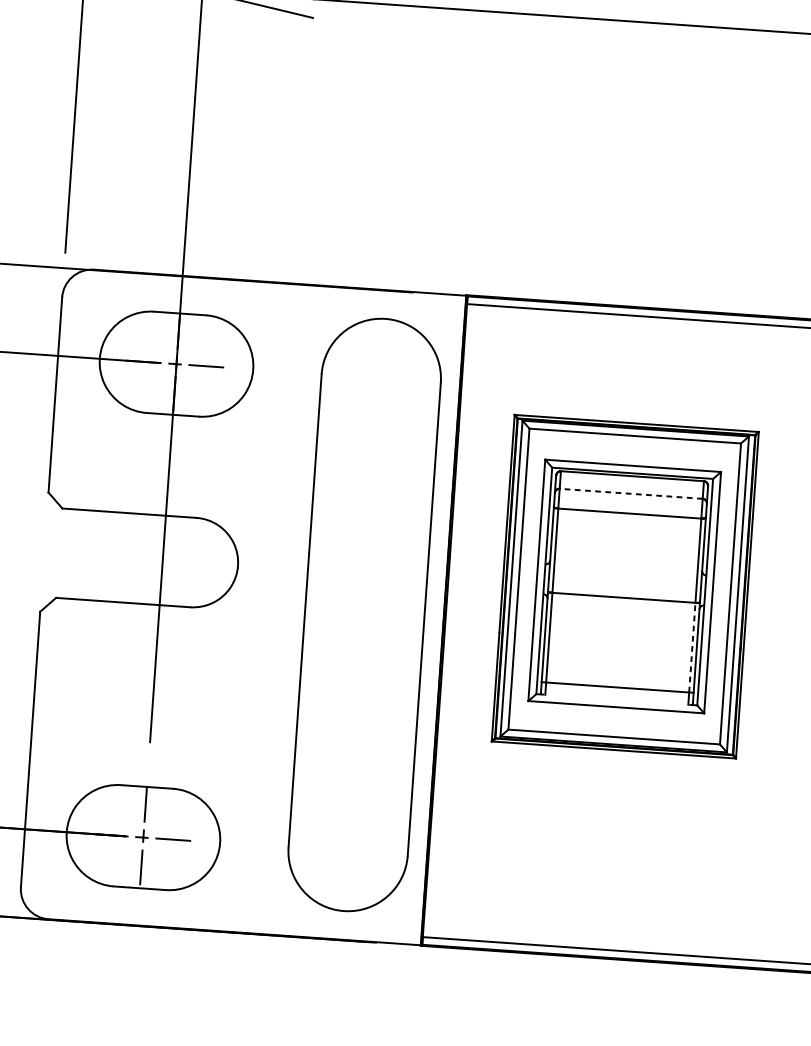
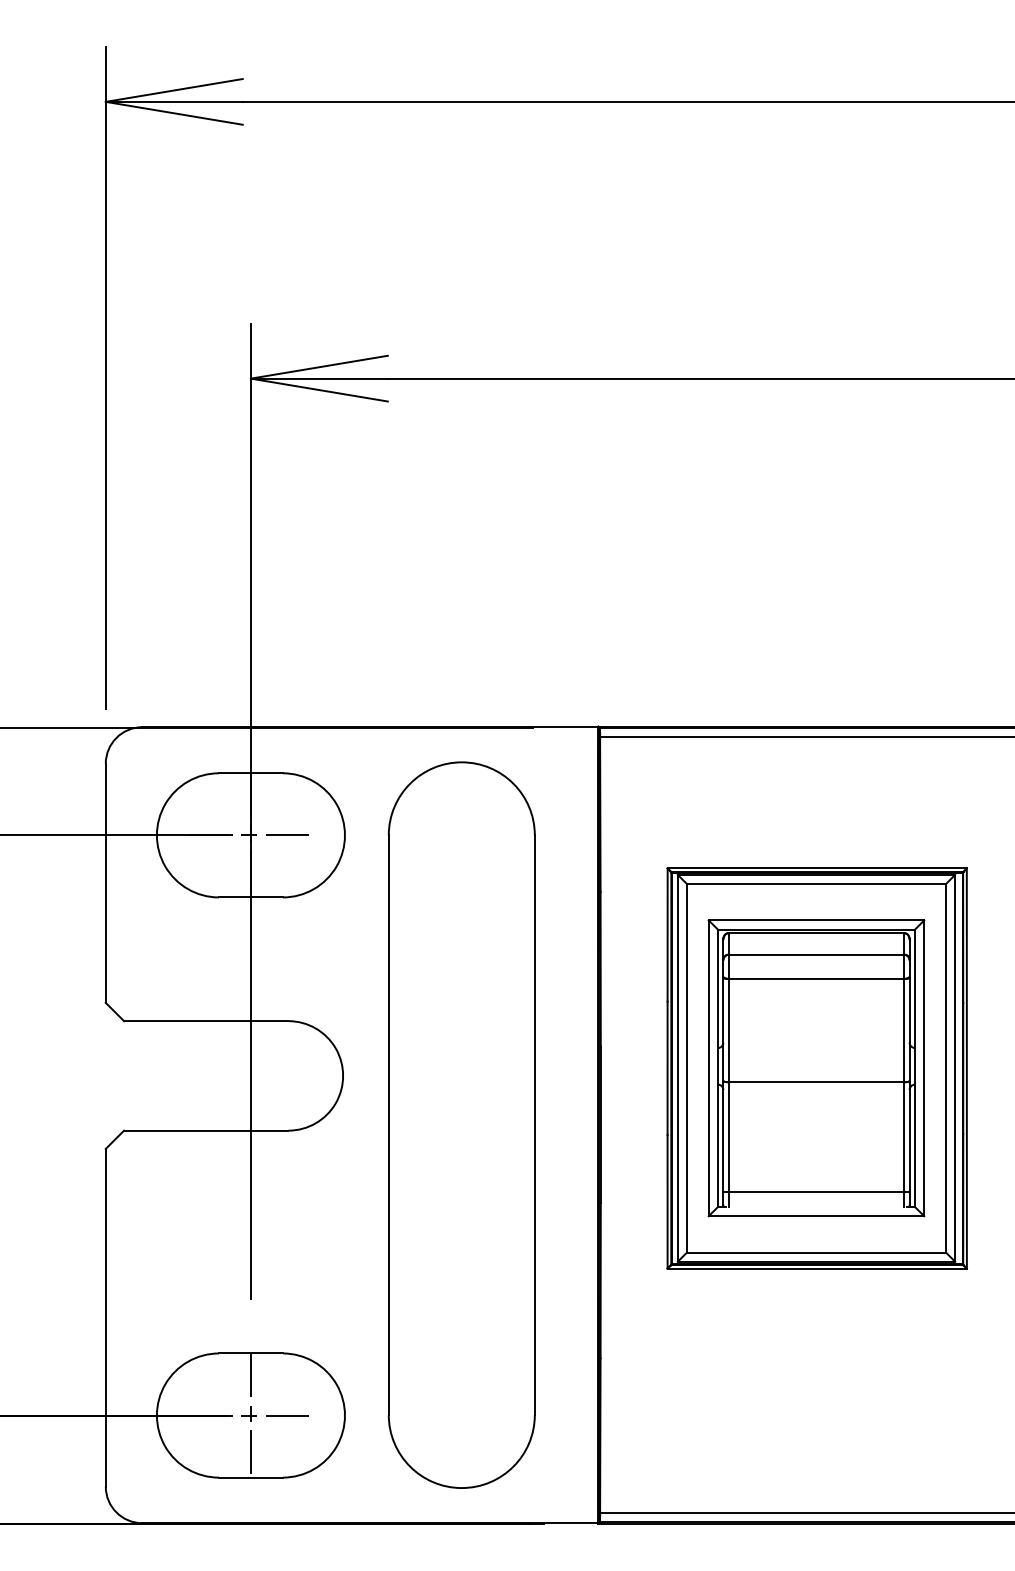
line: (631, 493) -> (816, 954), dashed -> solid
part: (364, 614) -> (461, 1124), moved
line: (692, 648) -> (904, 1137), dashed -> solid

